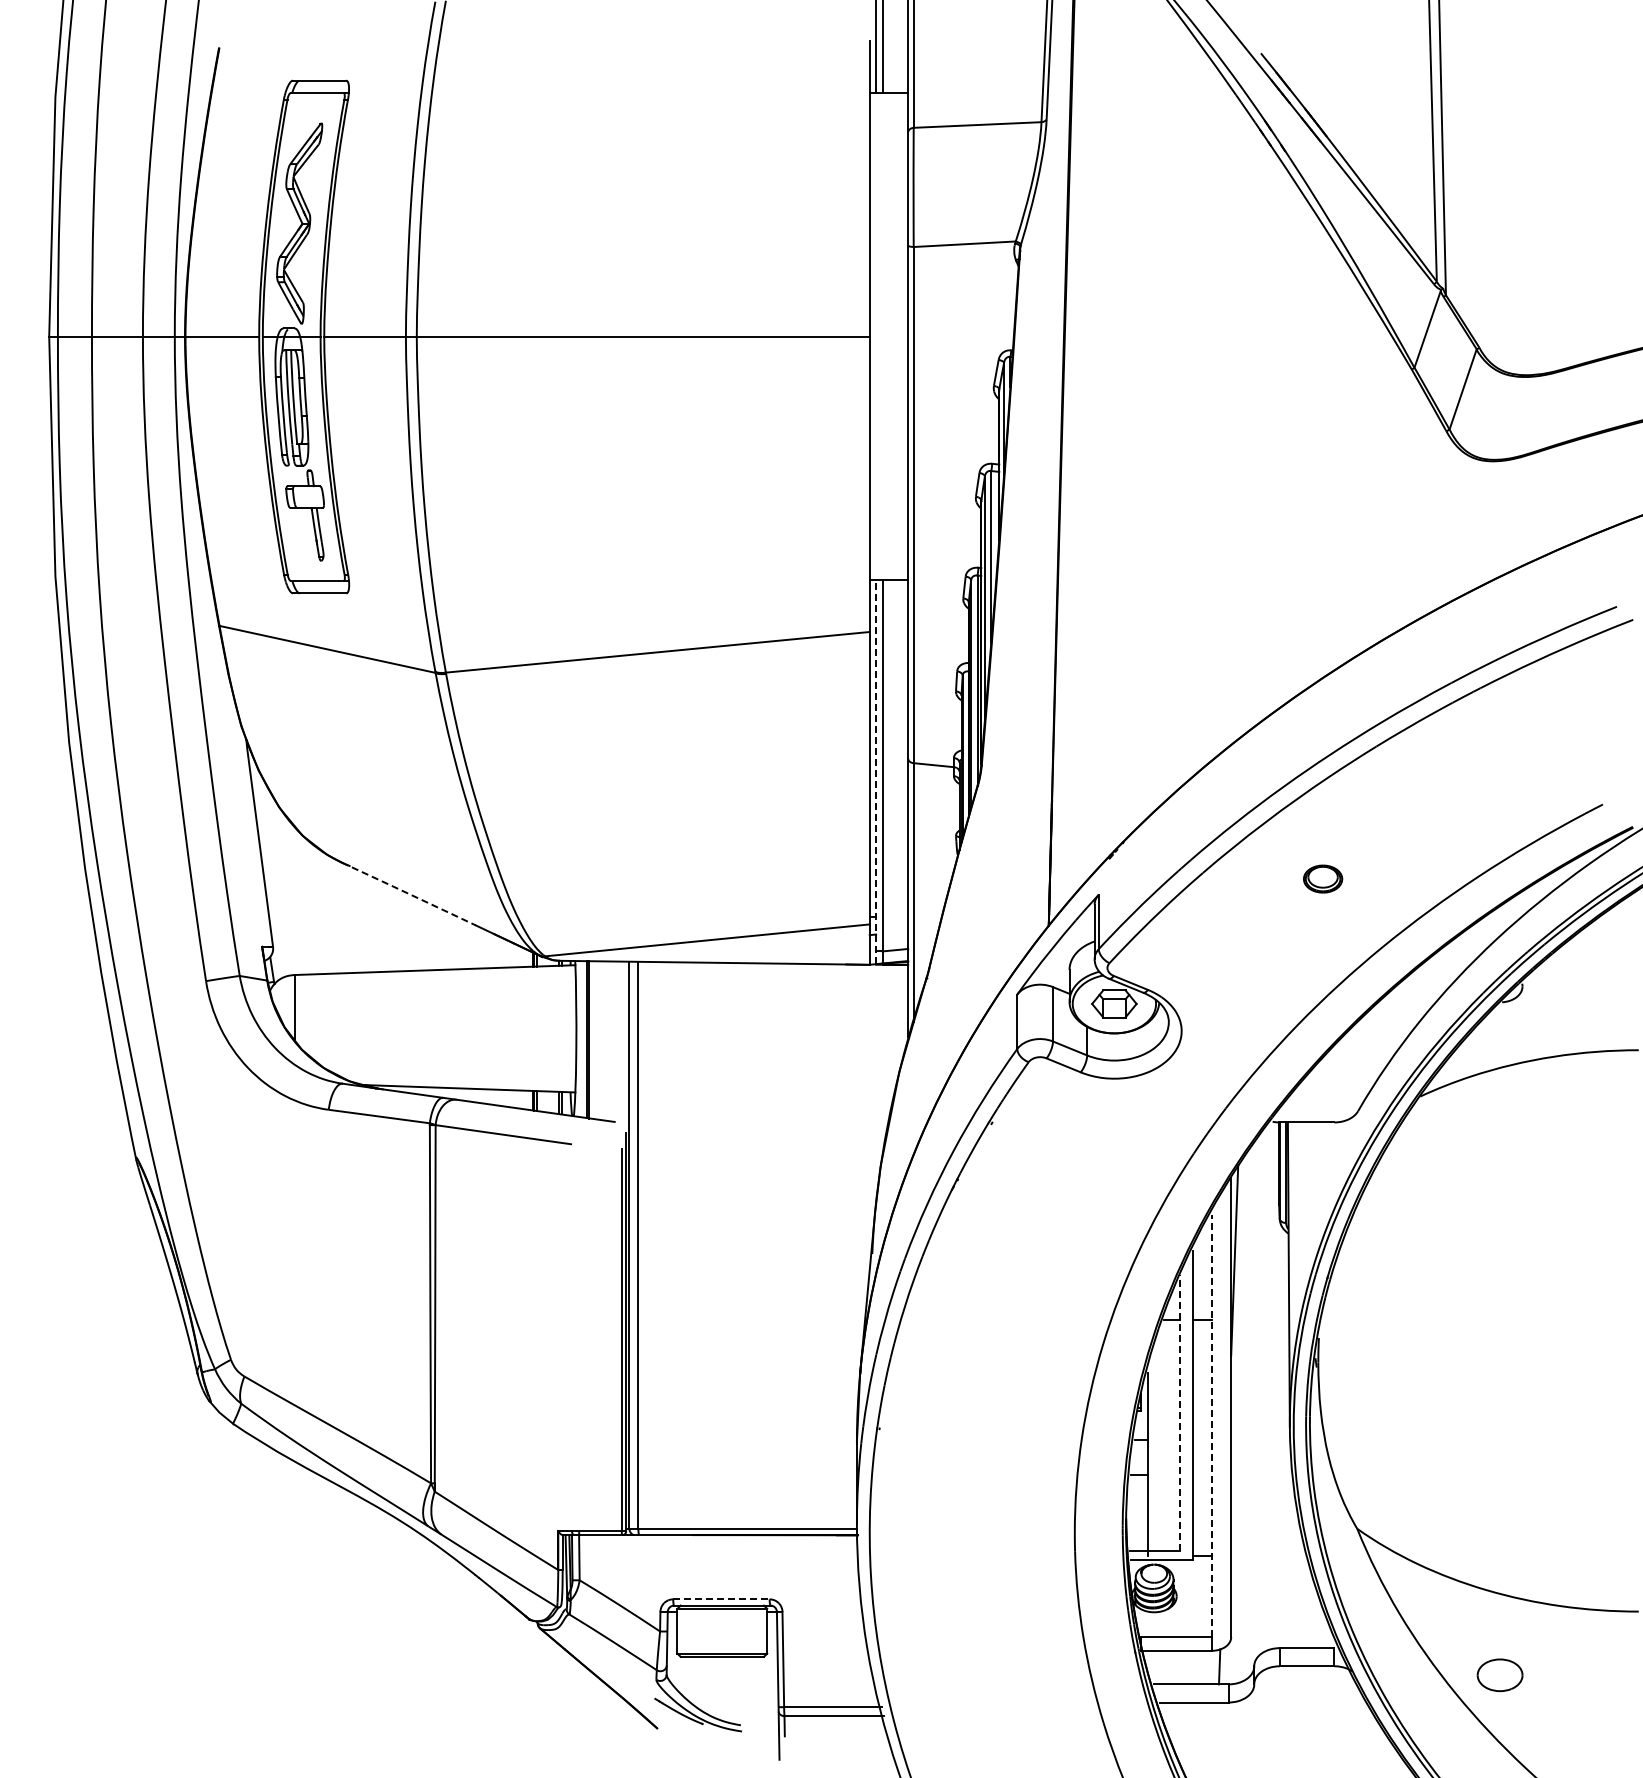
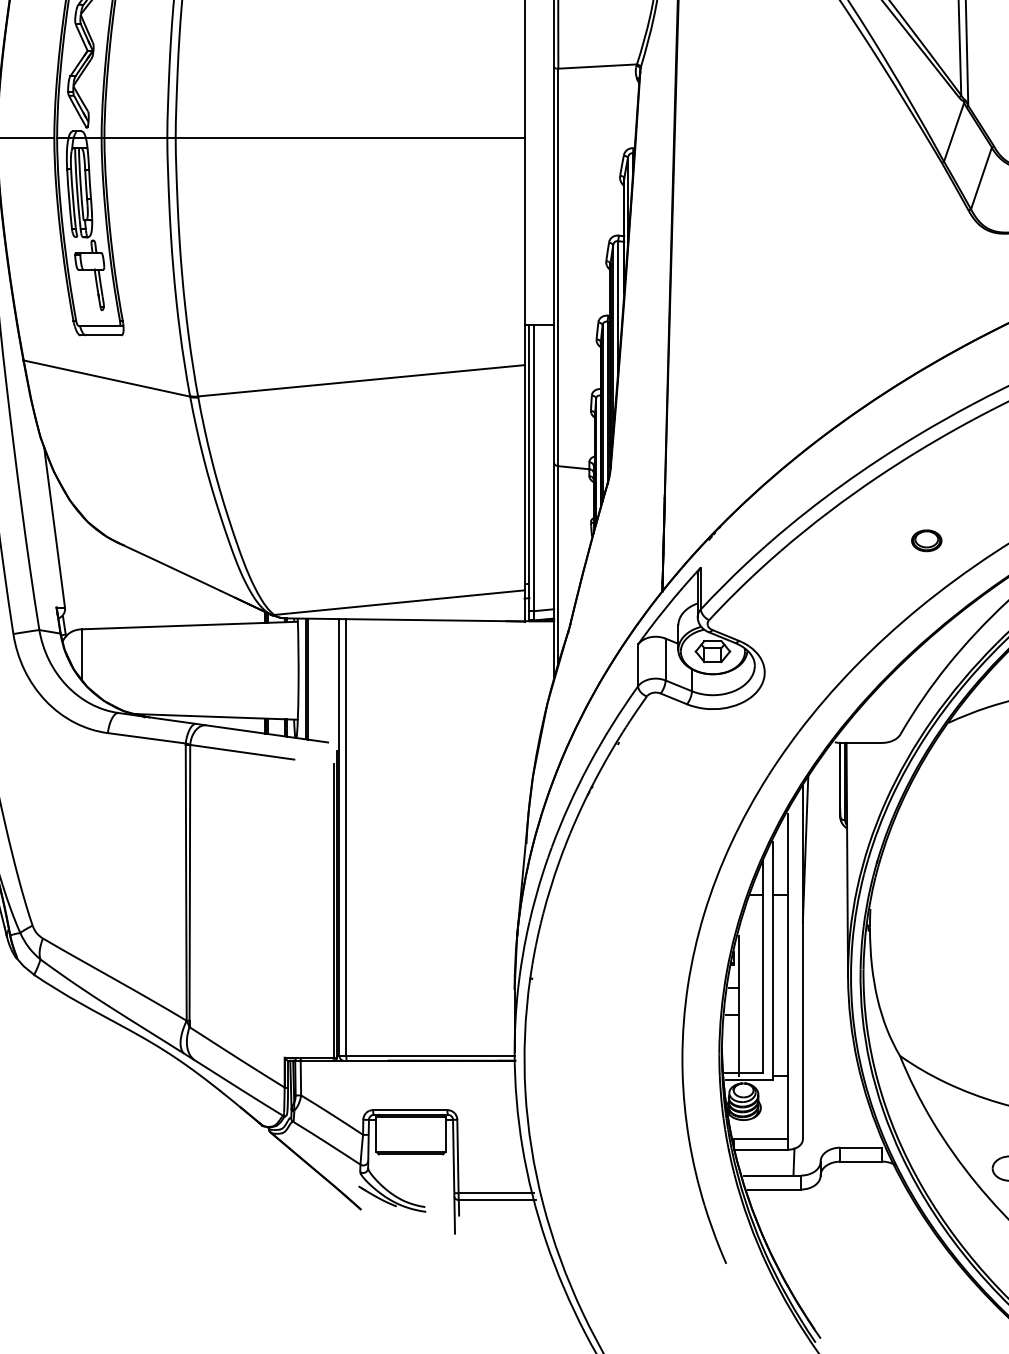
line: (876, 771) -> (529, 472), dashed -> solid
part: (1323, 878) -> (927, 540), moved
line: (409, 894) -> (170, 567), dashed -> solid
line: (1179, 1413) -> (763, 966), dashed -> solid
line: (1211, 1425) -> (787, 976), dashed -> solid
line: (721, 1599) -> (410, 1110), dashed -> solid

